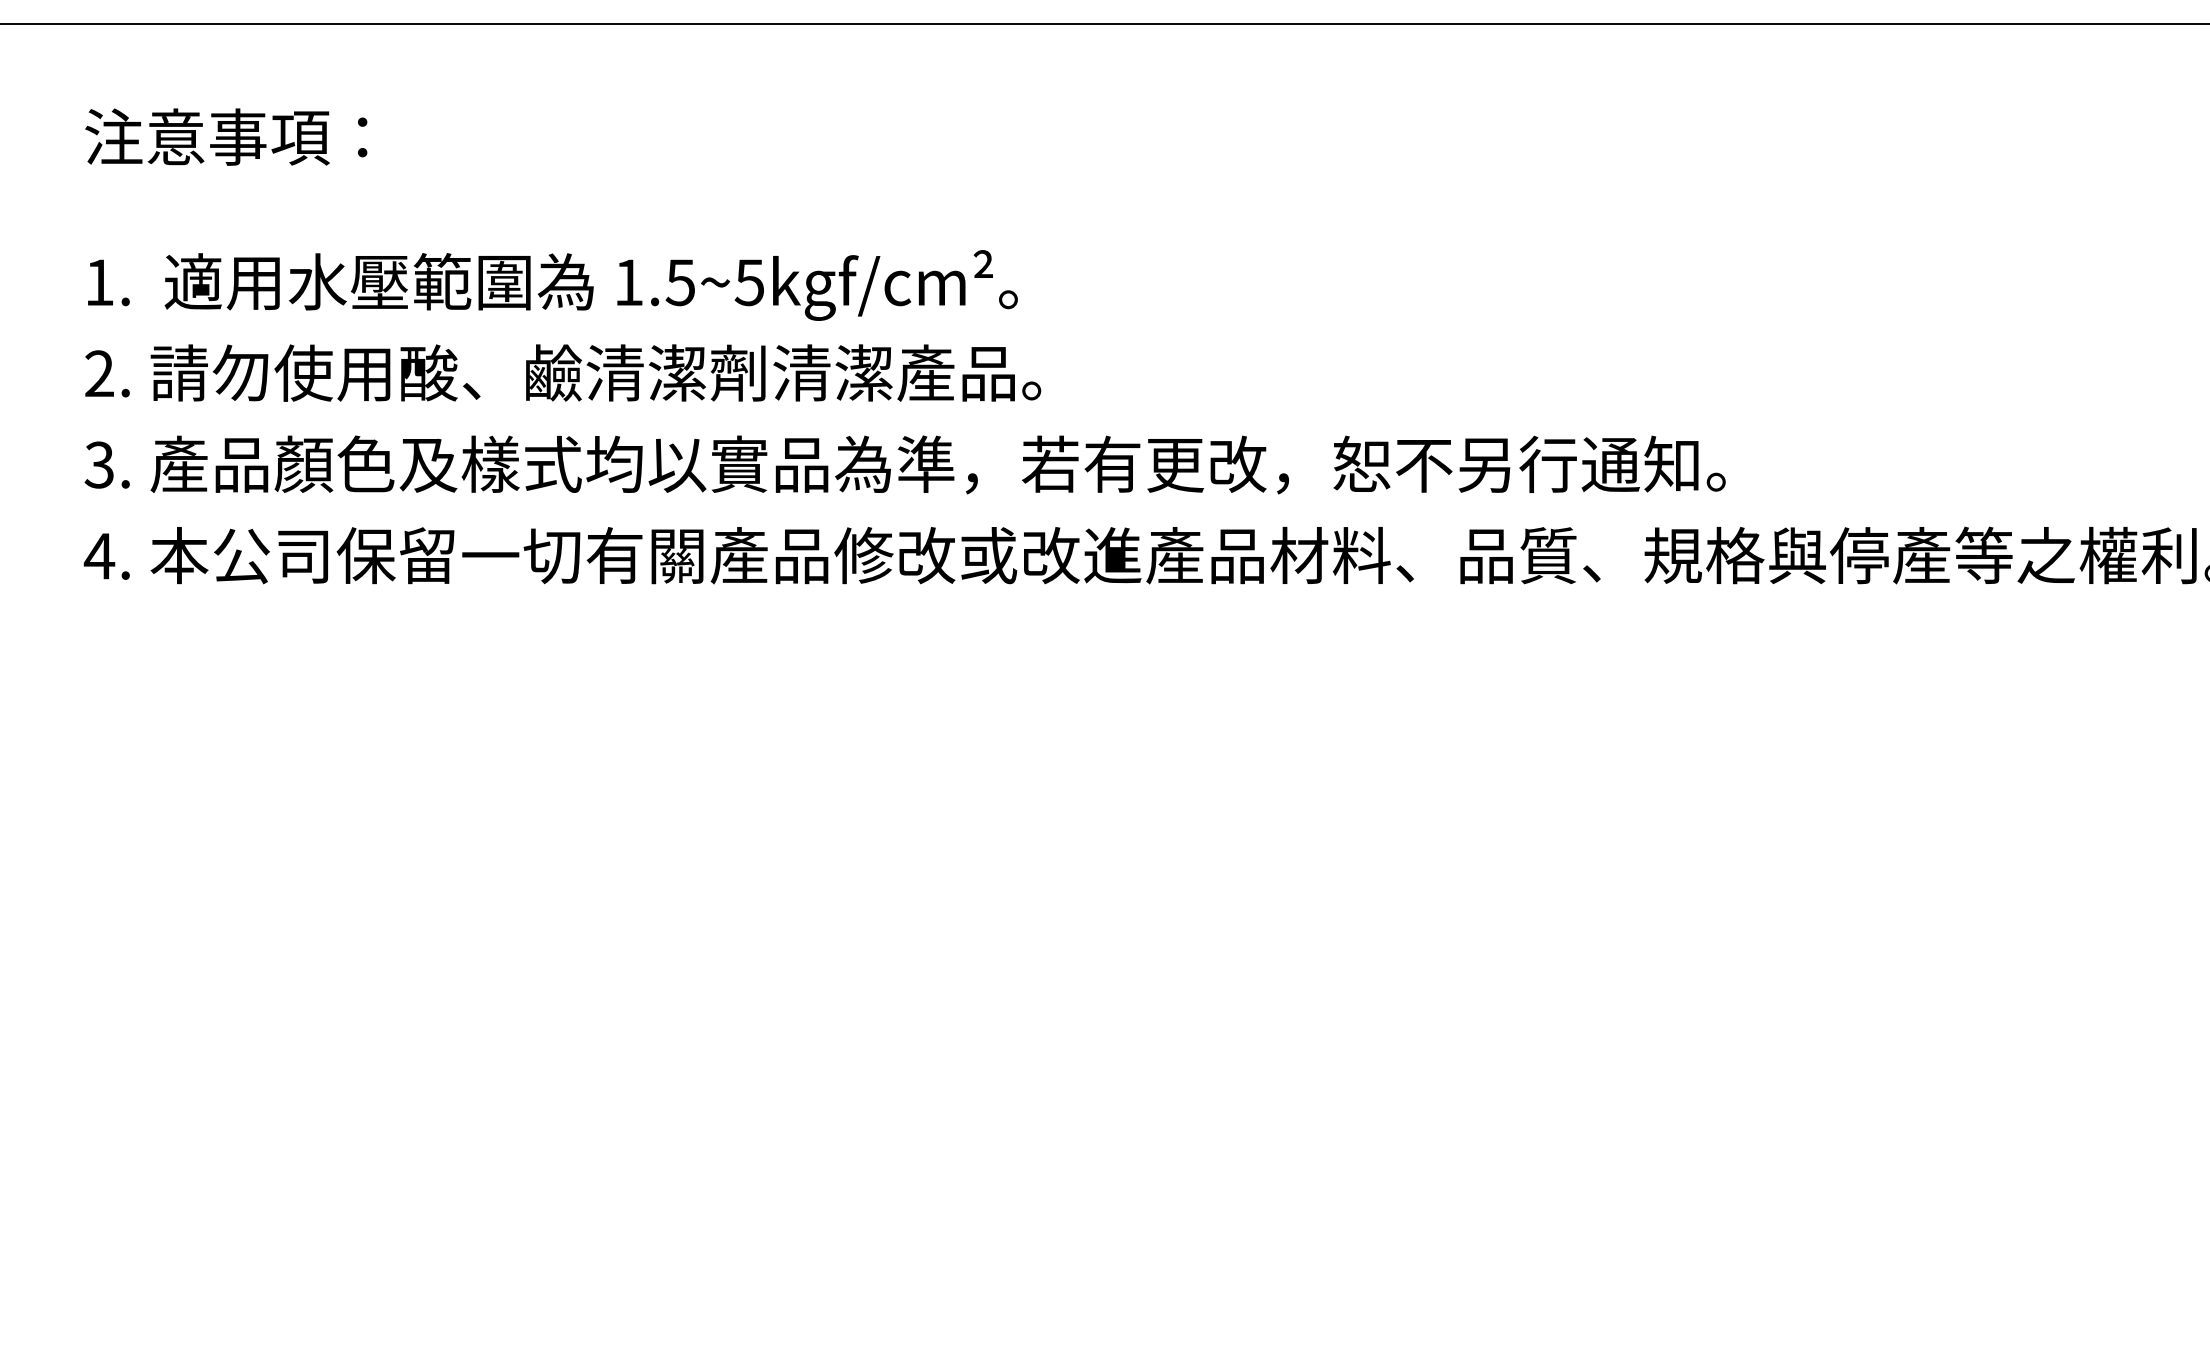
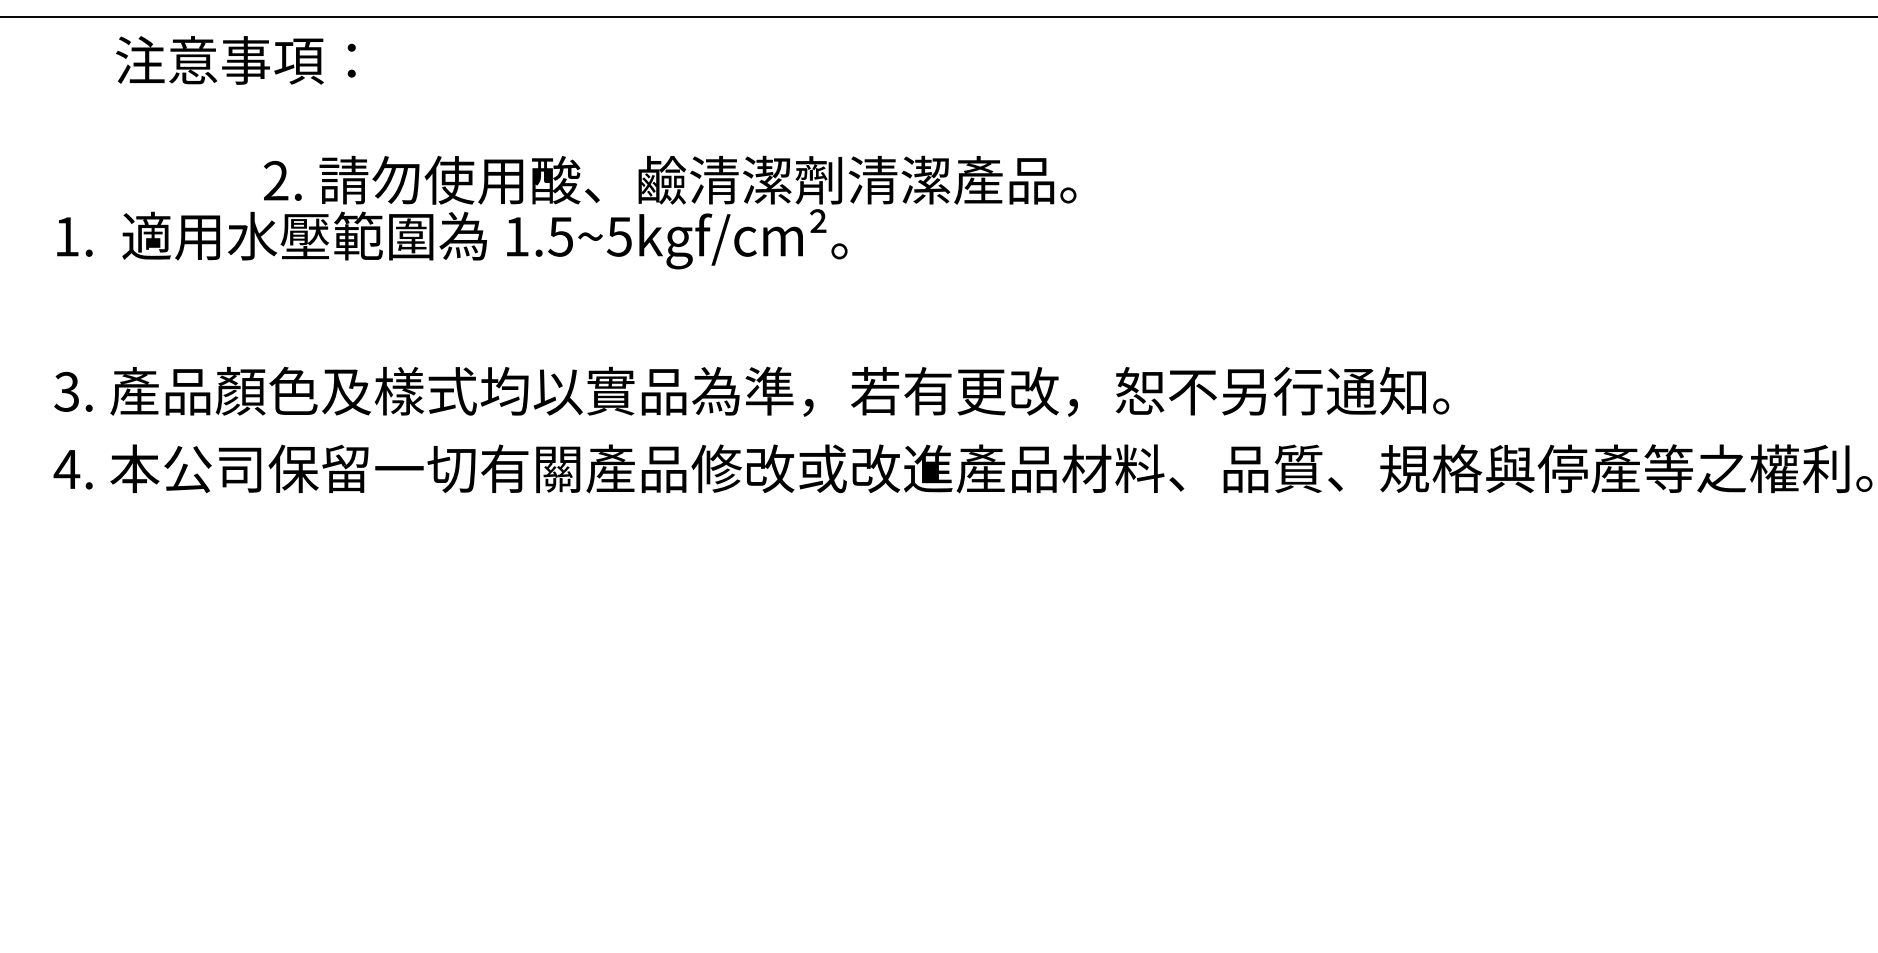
text: (226, 136) -> (236, 59), moved
text: (563, 372) -> (670, 179), moved

